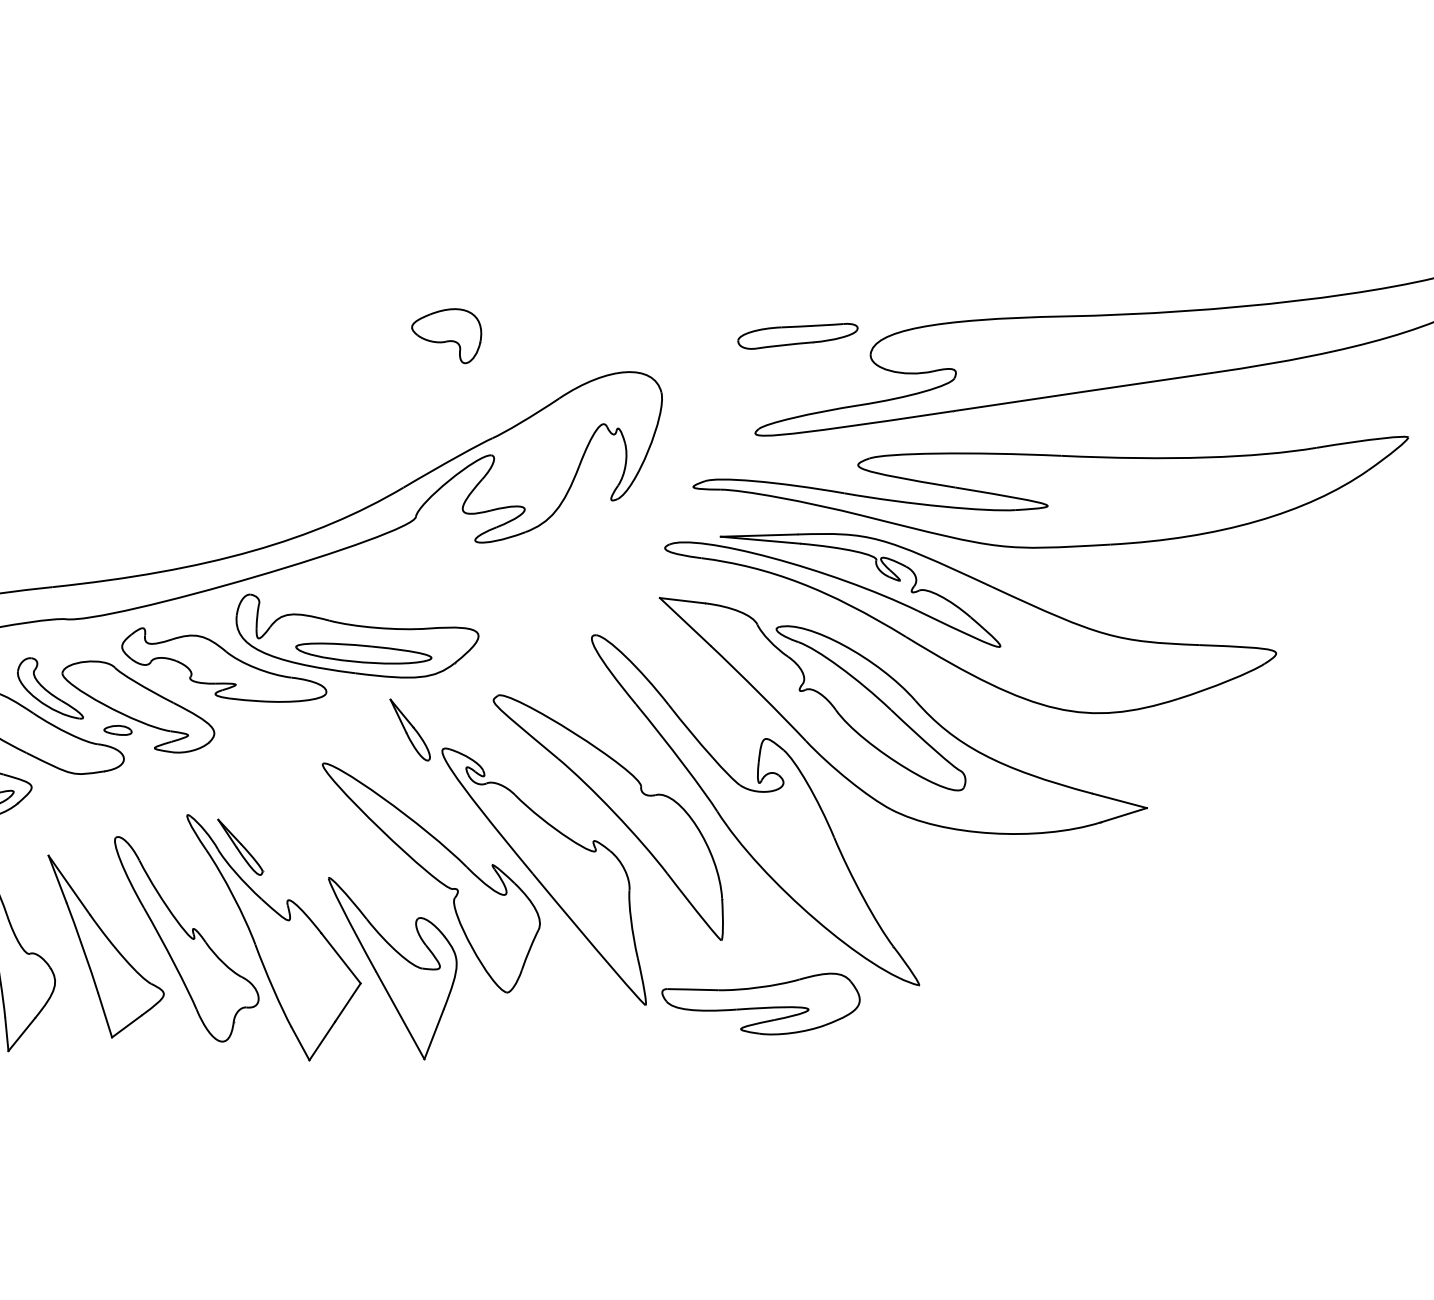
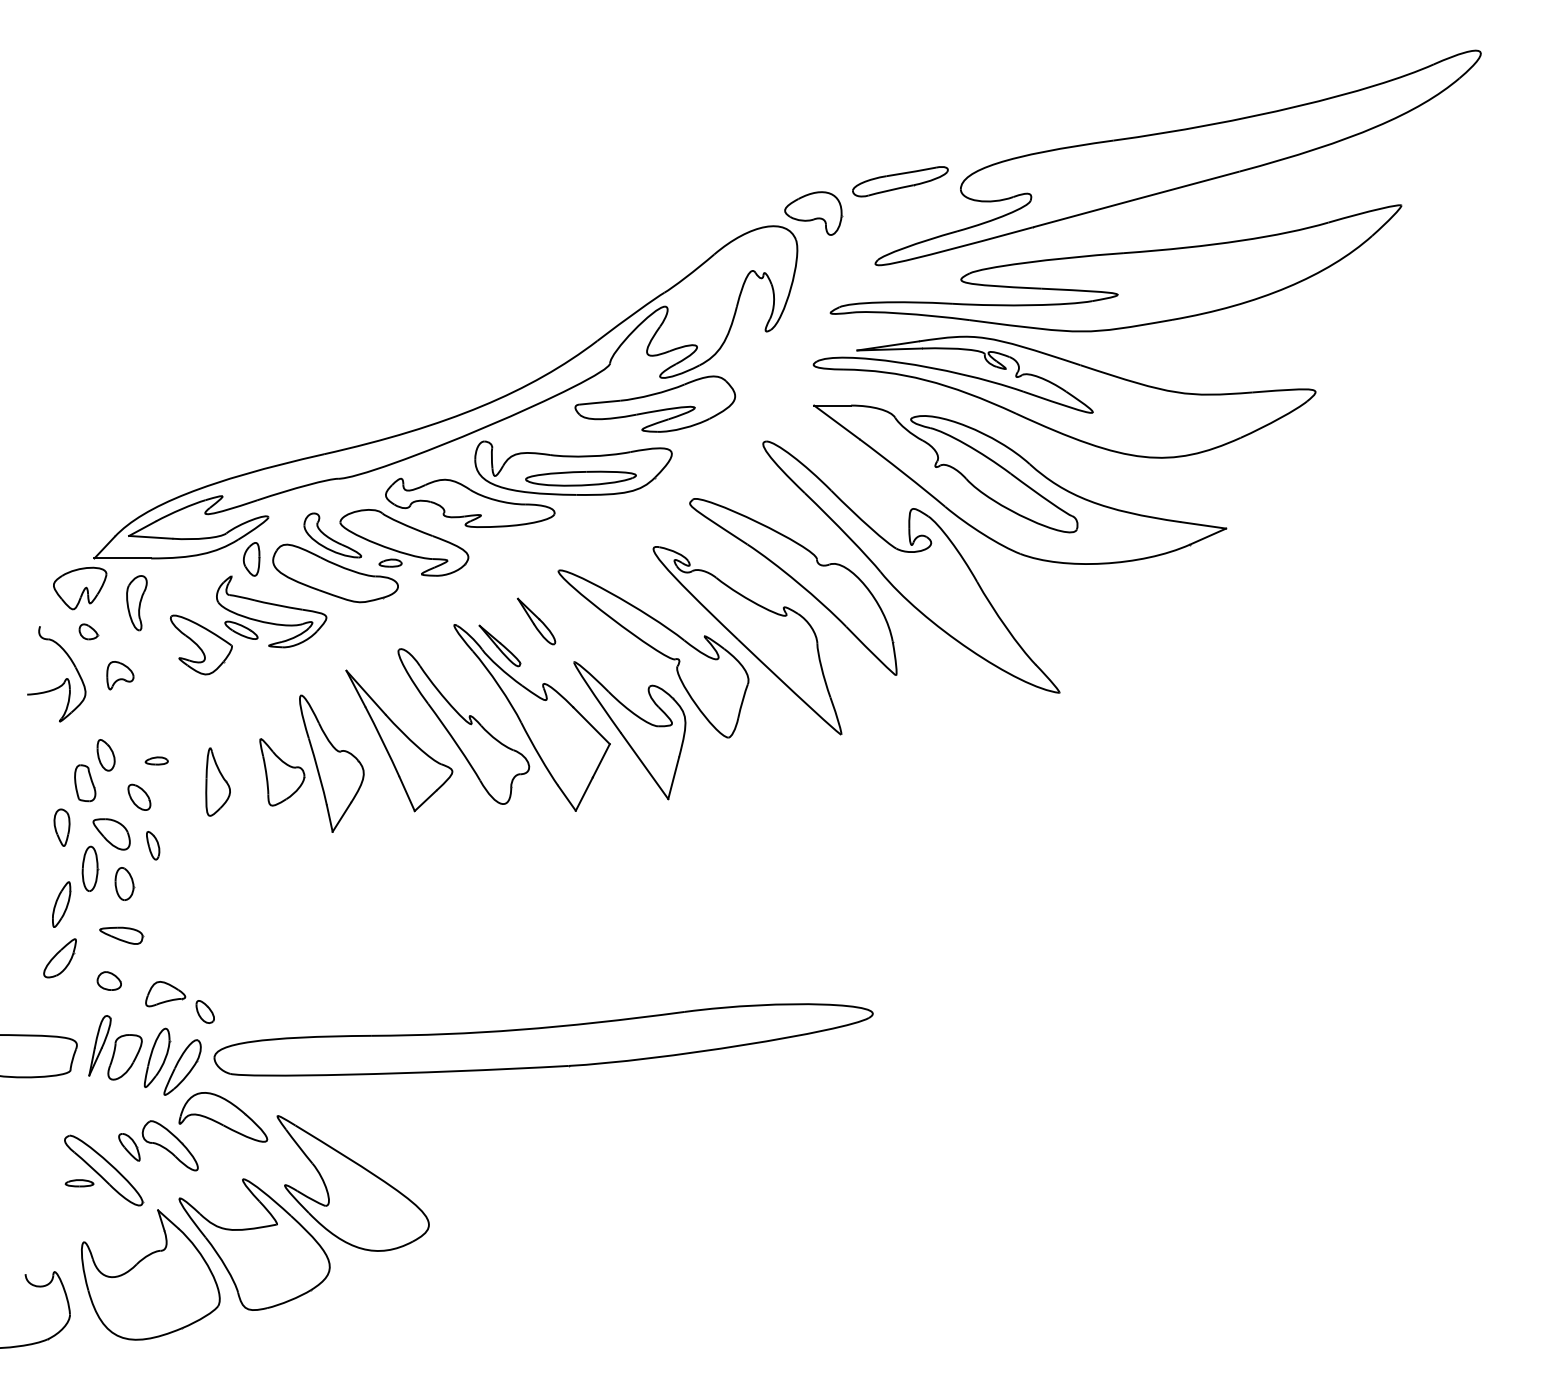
part: (446, 334) -> (813, 213), moved
part: (409, 730) -> (536, 621), moved
part: (761, 998) -> (655, 403), moved

